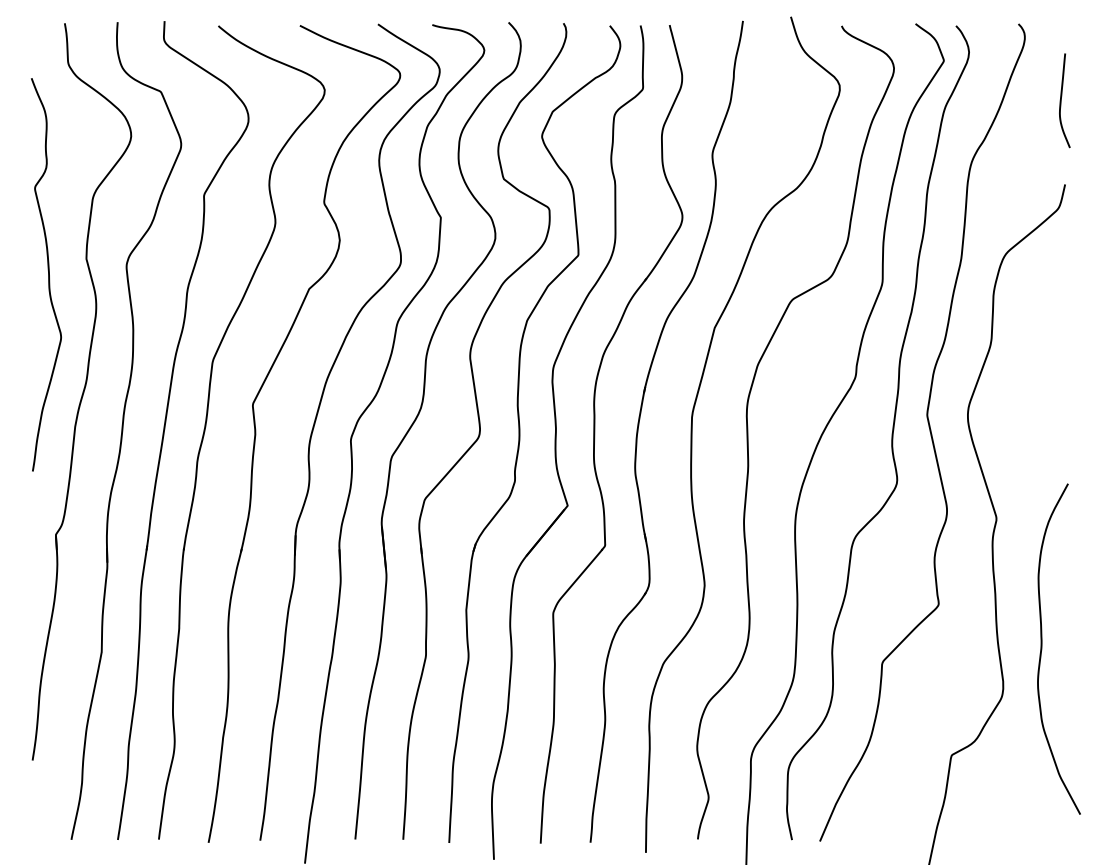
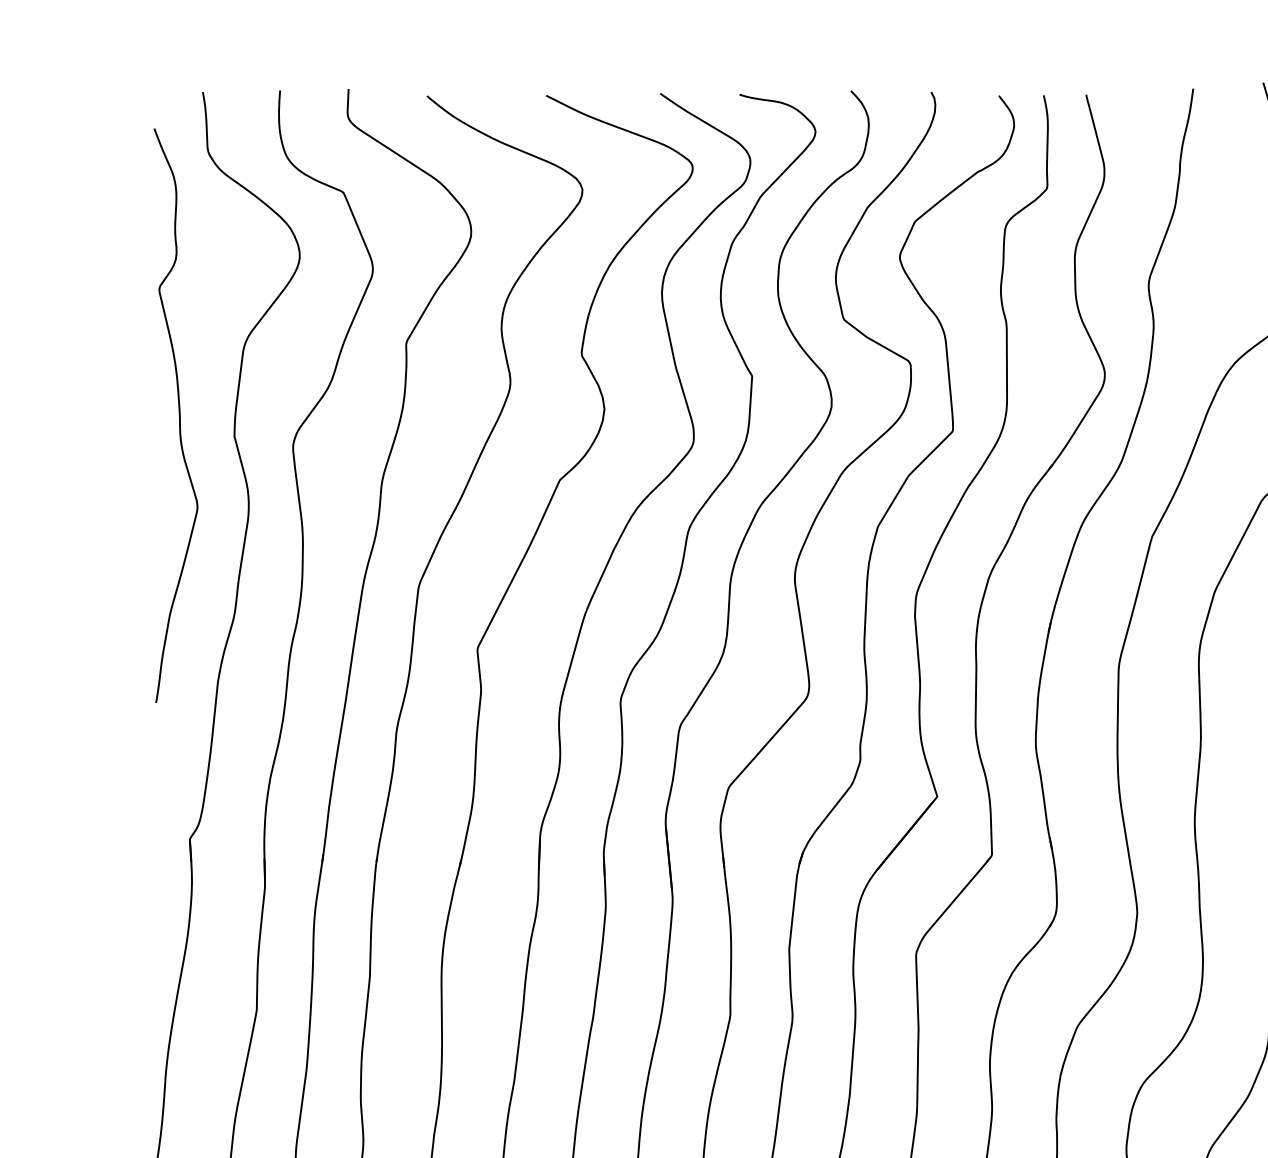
curve: (48, 274) -> (179, 415), moved

